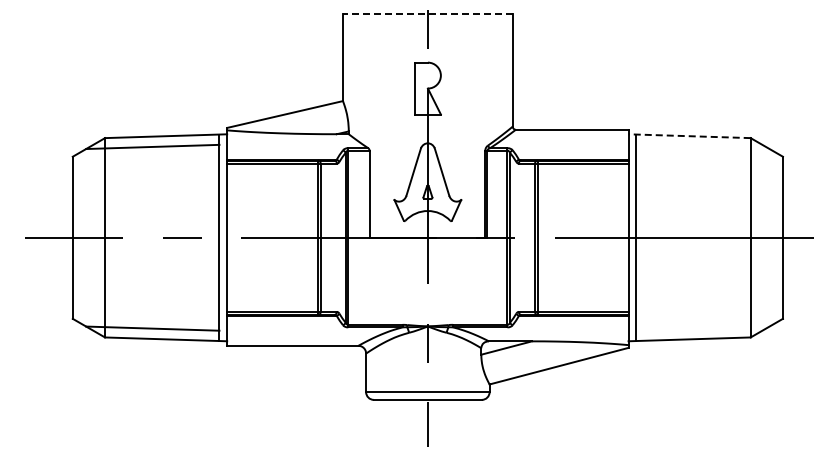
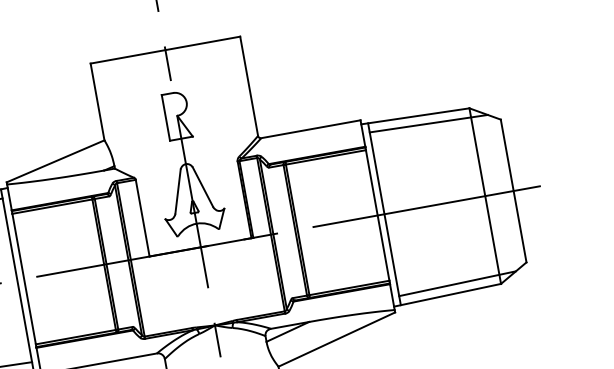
line: (427, 13) -> (165, 49), dashed -> solid
line: (689, 136) -> (415, 116), dashed -> solid
line: (702, 146) -> (428, 123), added
line: (702, 328) -> (457, 283), added

